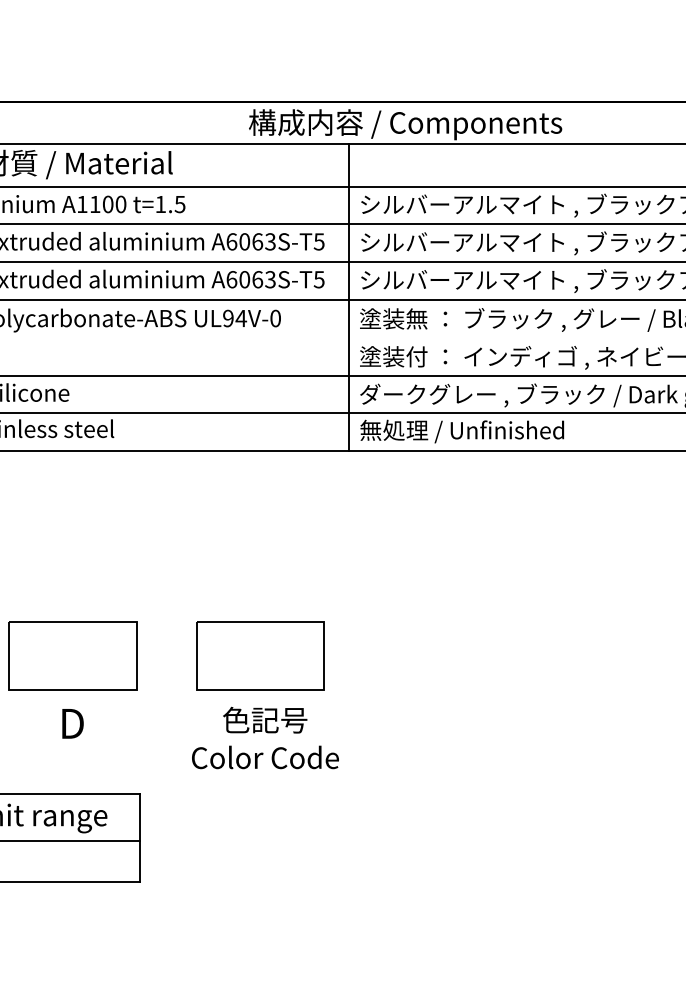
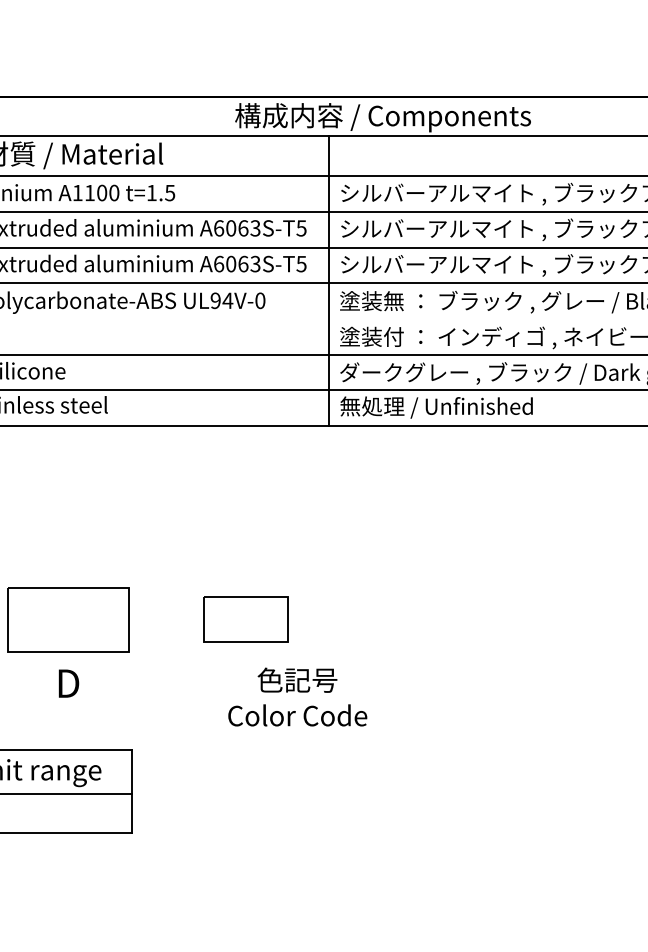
part: (259, 655) -> (245, 619), size x0.7
text: (265, 737) -> (297, 696), moved

